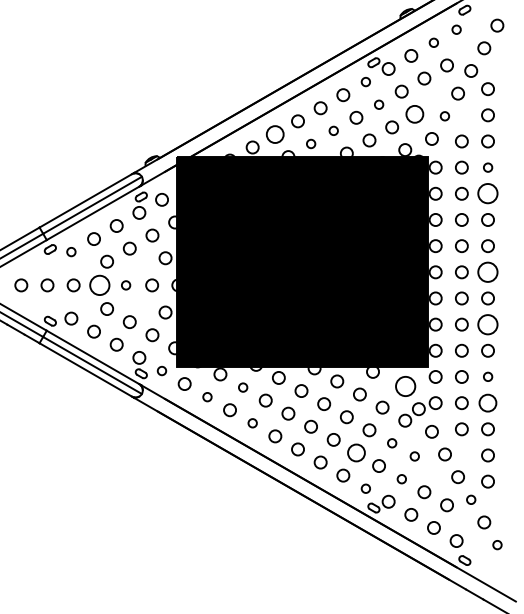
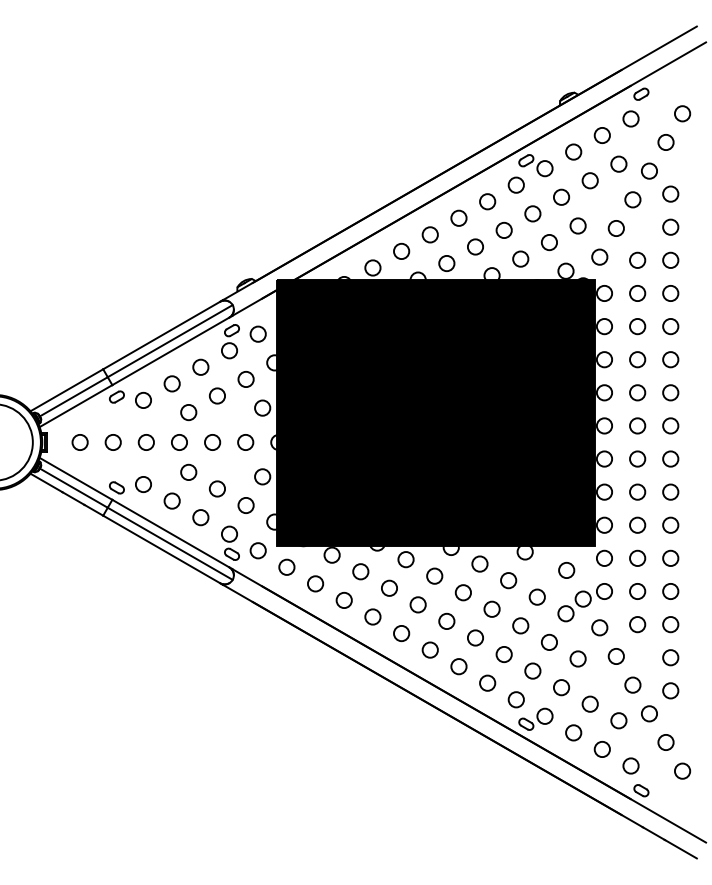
circle: (456, 29) -> (630, 118), size x1.43
circle: (433, 42) -> (601, 135), size x1.43
circle: (365, 81) -> (515, 184), size x1.43
circle: (378, 104) -> (532, 213), size x1.43
circle: (414, 113) -> (577, 225), size x0.71
circle: (444, 116) -> (615, 228), size x1.43
circle: (333, 130) -> (475, 246), size x1.43
circle: (275, 133) -> (401, 250), size x0.71
circle: (310, 143) -> (446, 263), size x1.43
circle: (487, 167) -> (670, 293), size x1.43
circle: (487, 193) -> (670, 326), size x0.62
circle: (71, 251) -> (143, 399), size x1.43
circle: (487, 271) -> (670, 425), size x0.62
circle: (99, 285) -> (179, 442), size x0.62
circle: (125, 285) -> (212, 442), size x1.43
circle: (487, 324) -> (670, 491), size x0.62
circle: (161, 370) -> (257, 550), size x1.43
circle: (487, 376) -> (670, 557), size x1.43
circle: (405, 386) -> (566, 570), size x0.62
circle: (242, 387) -> (360, 571), size x1.43
circle: (207, 396) -> (315, 583), size x1.43
circle: (487, 403) -> (670, 591), size x0.71
circle: (252, 422) -> (372, 616), size x1.43
circle: (392, 442) -> (549, 641), size x1.43
circle: (355, 452) -> (503, 654), size x0.71
circle: (414, 456) -> (577, 658), size x1.43
circle: (401, 479) -> (561, 687), size x1.43
circle: (365, 488) -> (515, 699), size x1.43
circle: (471, 499) -> (649, 713), size x1.43
circle: (497, 544) -> (682, 770), size x1.43

